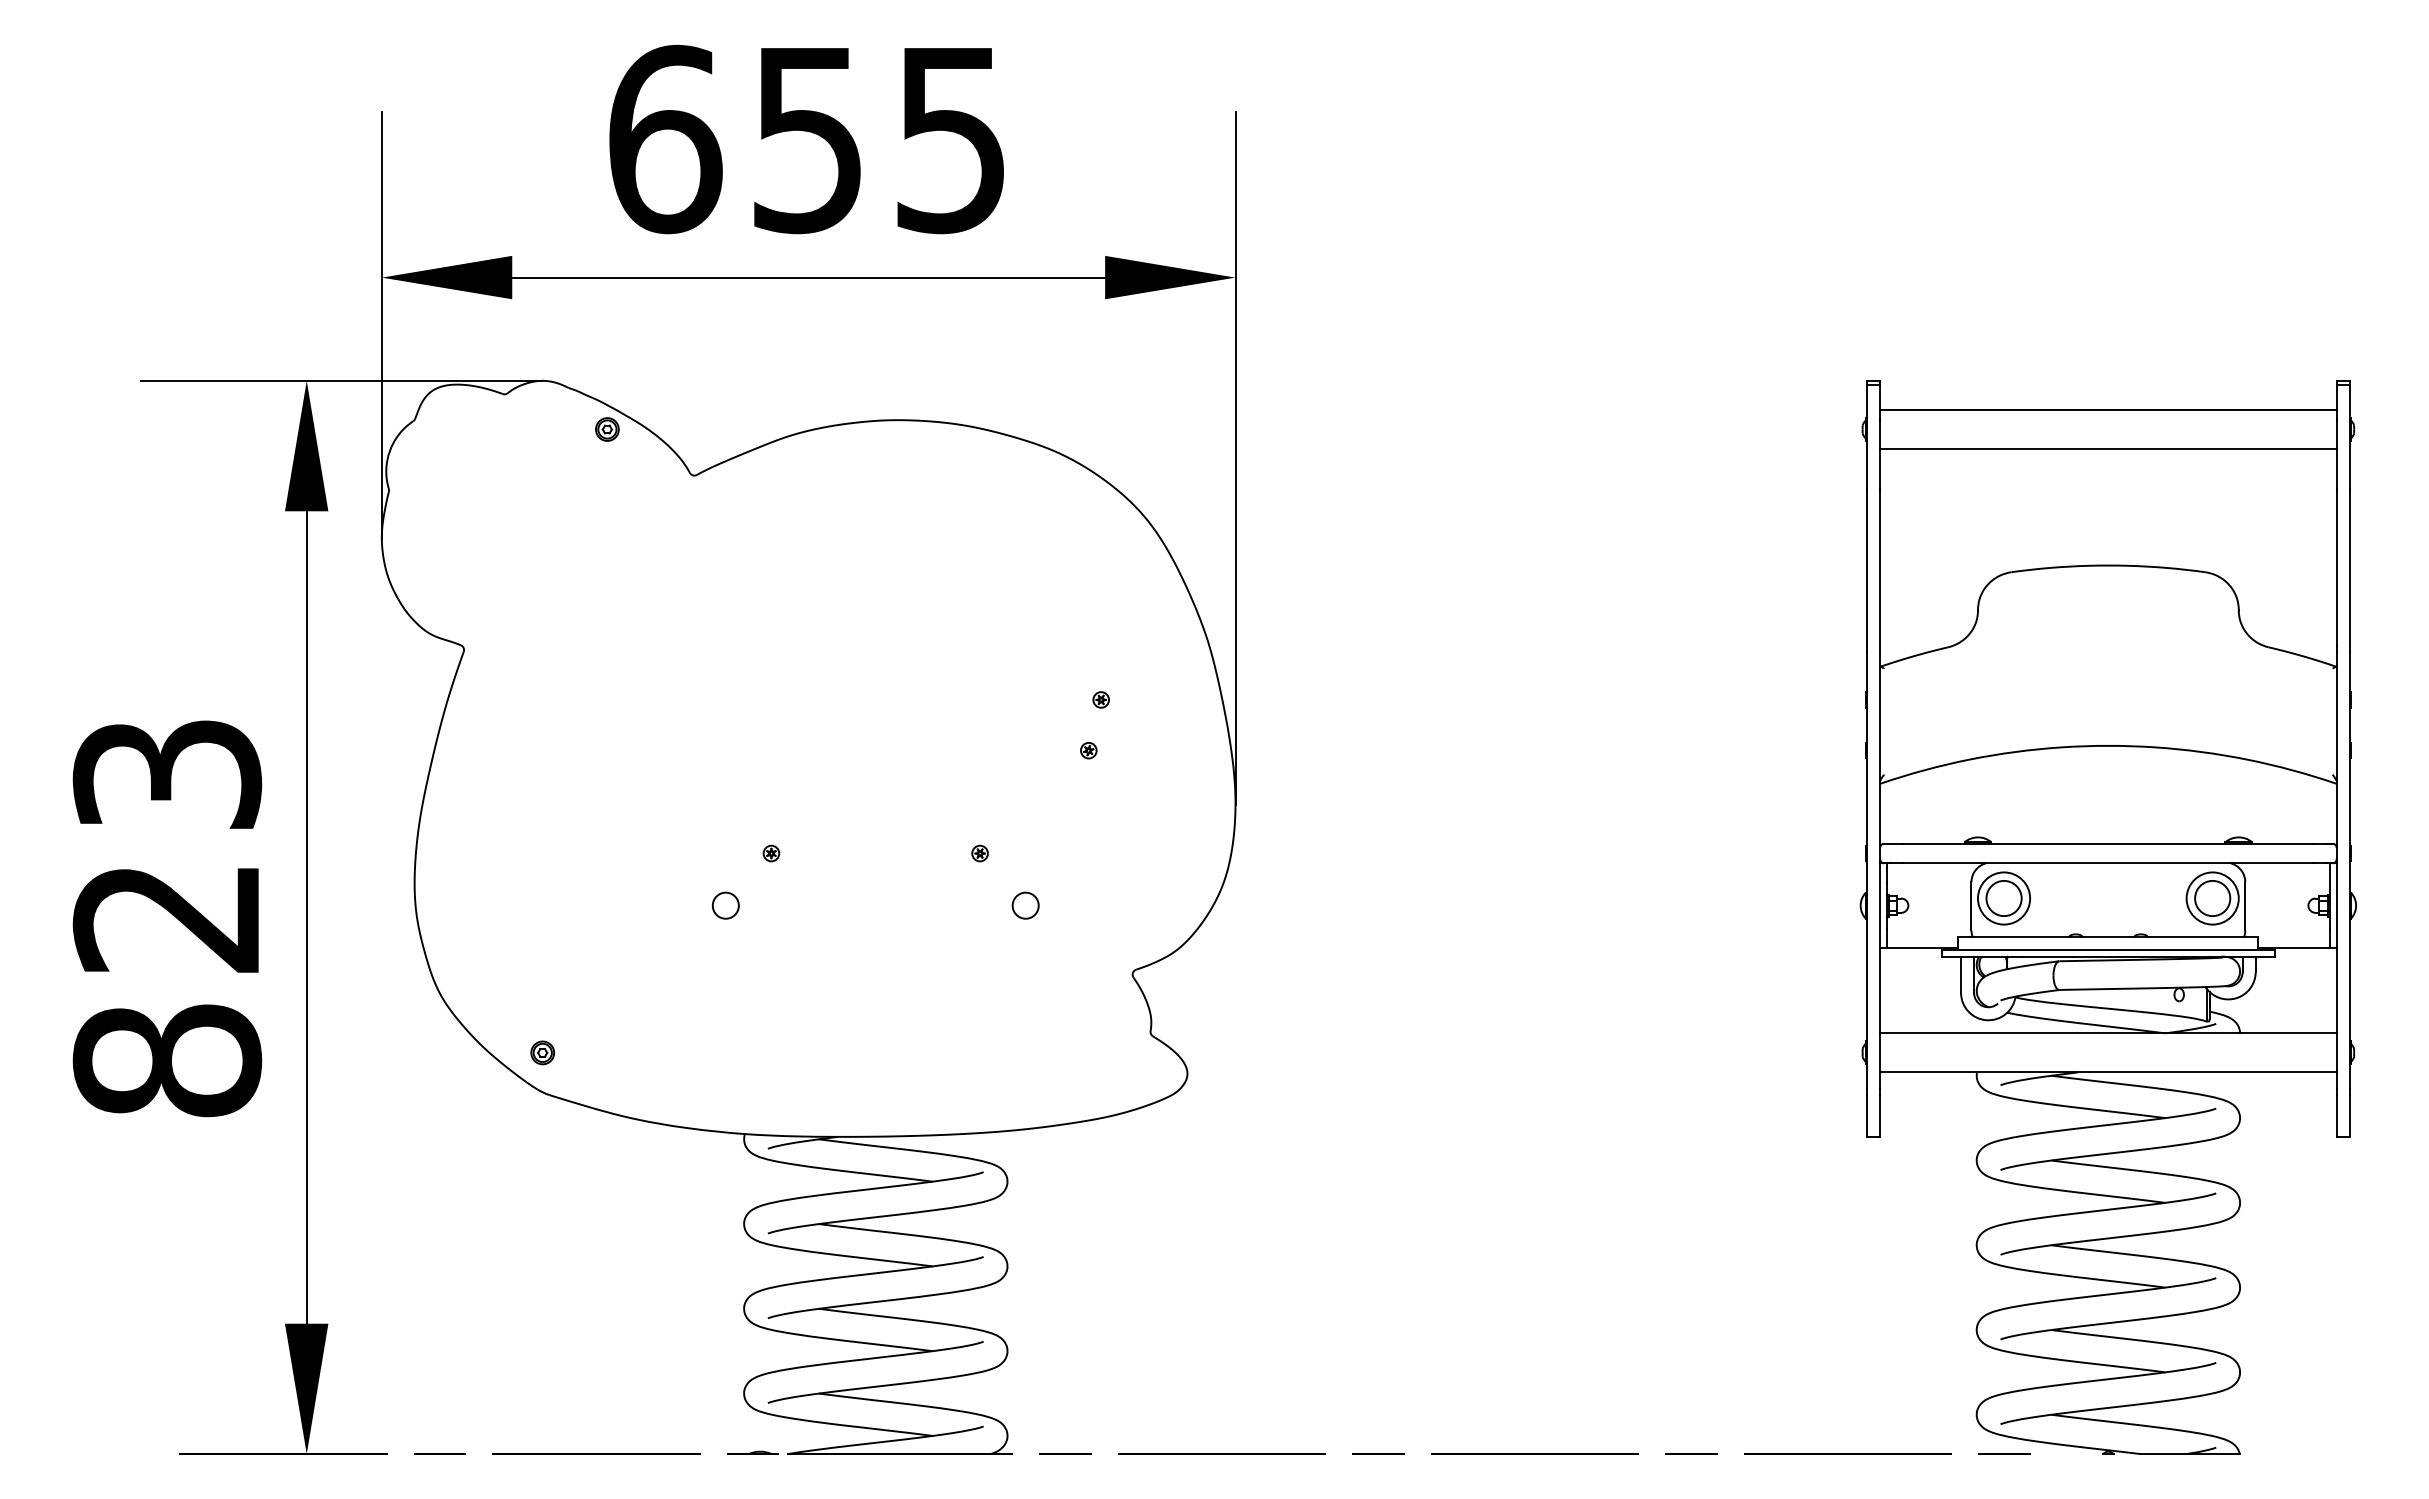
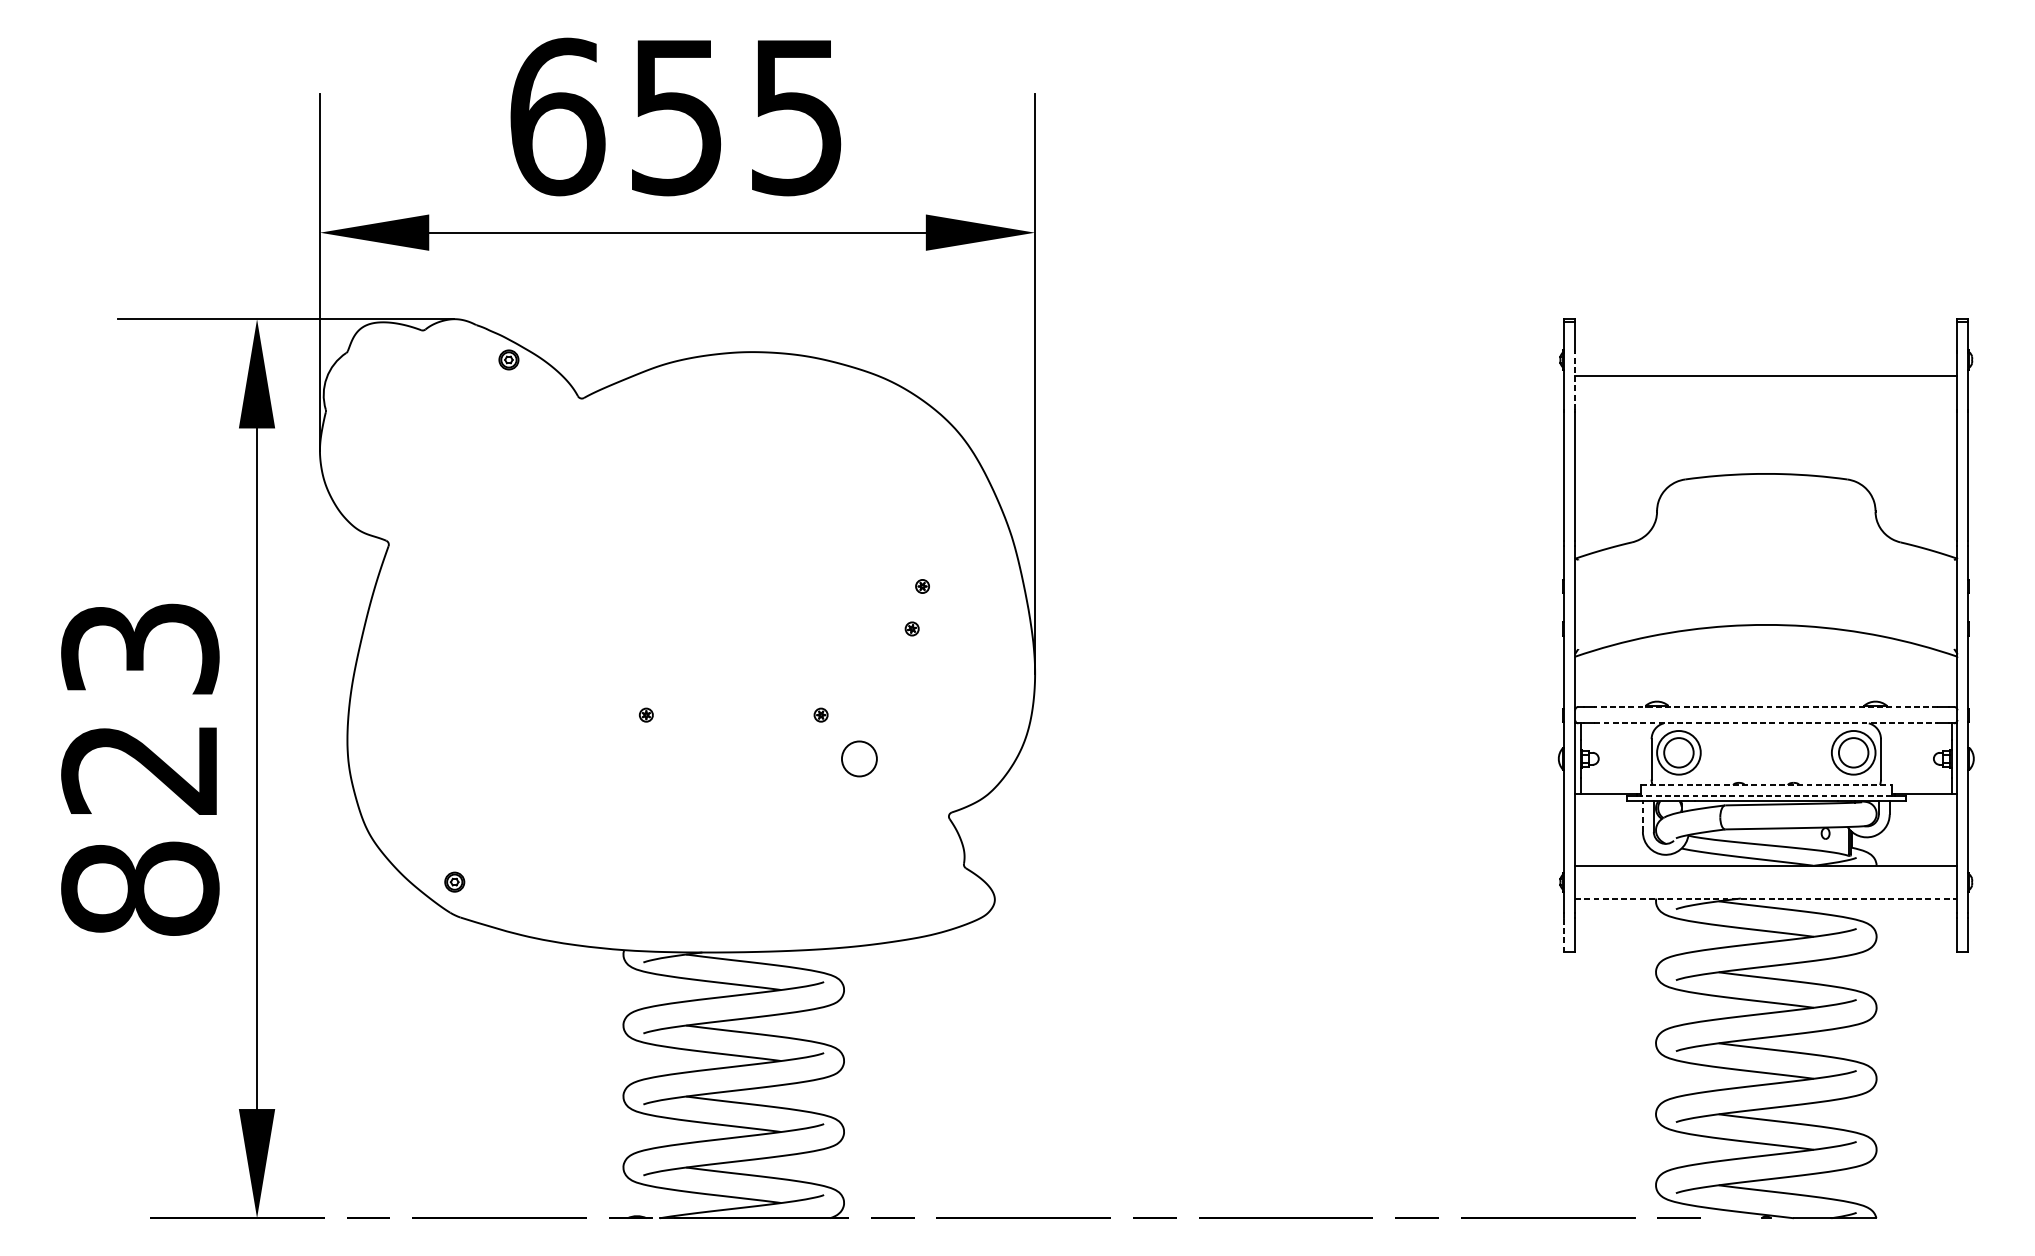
line: (2108, 409) -> (1766, 343), removed
line: (1880, 455) -> (1575, 381), solid -> dashed
line: (2107, 843) -> (1765, 706), solid -> dashed
line: (2108, 863) -> (1766, 723), solid -> dashed
circle: (725, 905) -> (607, 758), removed
circle: (1025, 905) -> (859, 758), size x1.6
line: (2108, 936) -> (1766, 784), solid -> dashed
line: (2108, 950) -> (1766, 796), solid -> dashed
line: (1961, 974) -> (1643, 816), solid -> dashed
line: (2108, 1072) -> (1766, 898), solid -> dashed
line: (1867, 1116) -> (1564, 935), solid -> dashed

